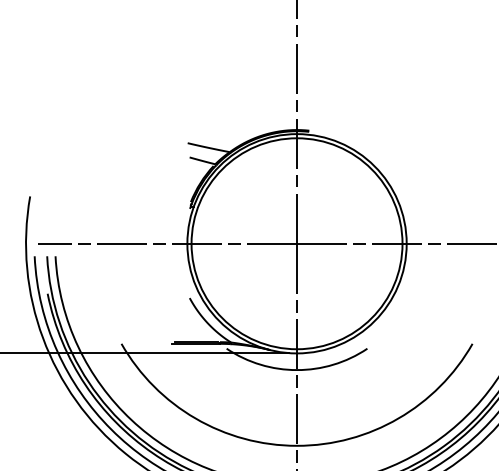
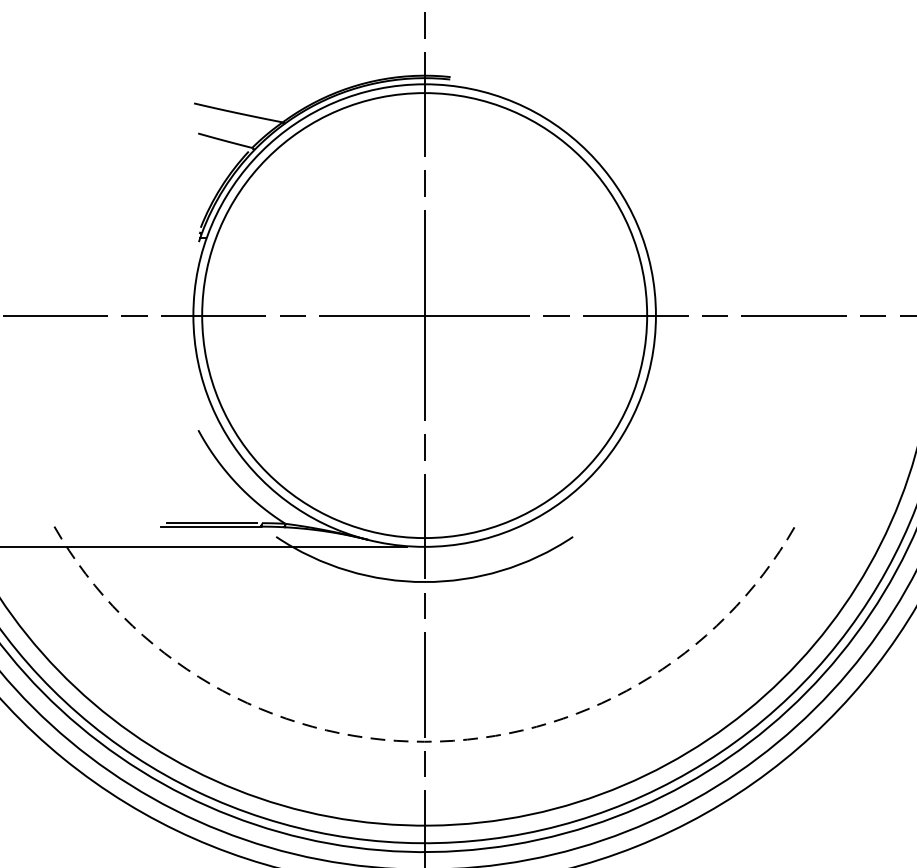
arc: (297, 445) -> (425, 741), solid -> dashed

